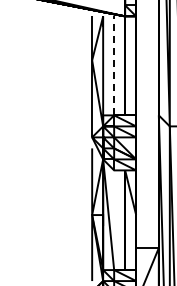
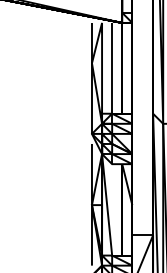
line: (114, 64) -> (112, 67), dashed -> solid

